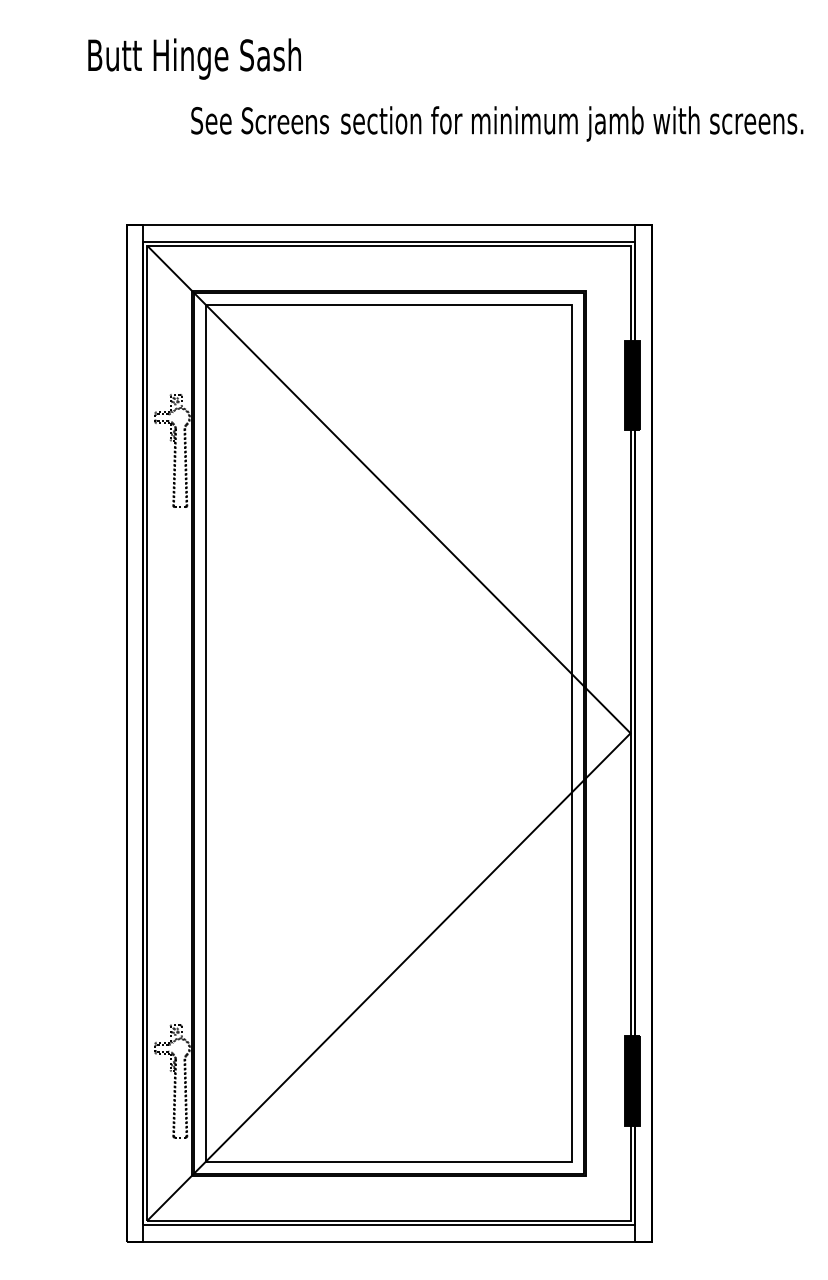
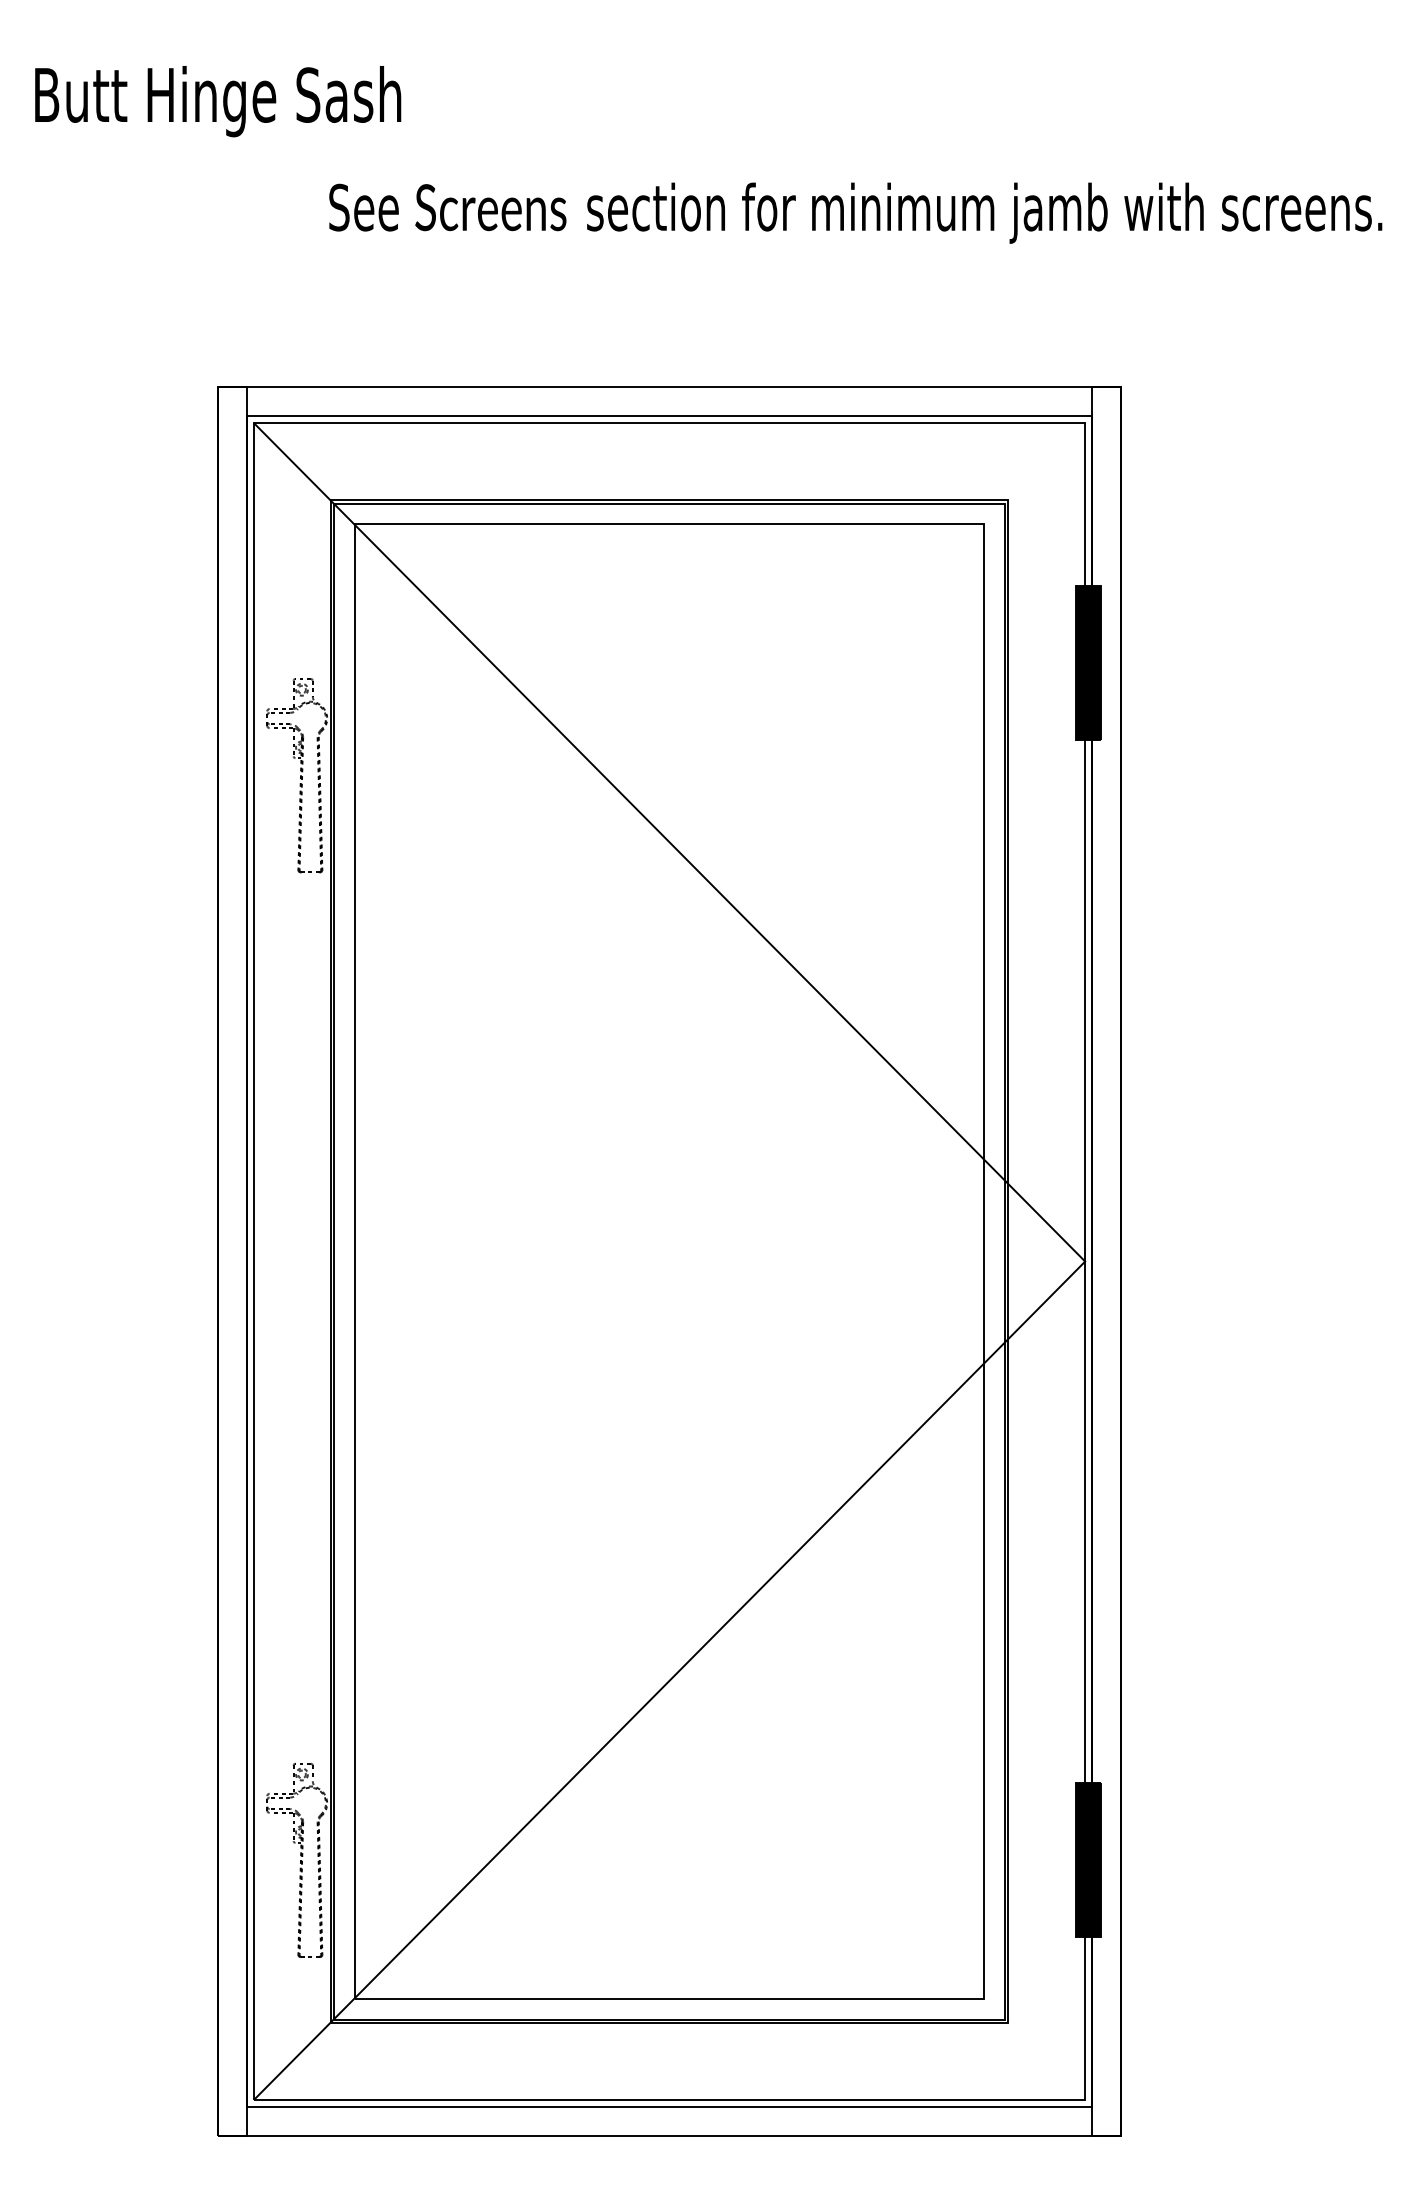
text: (194, 58) -> (217, 100), moved

